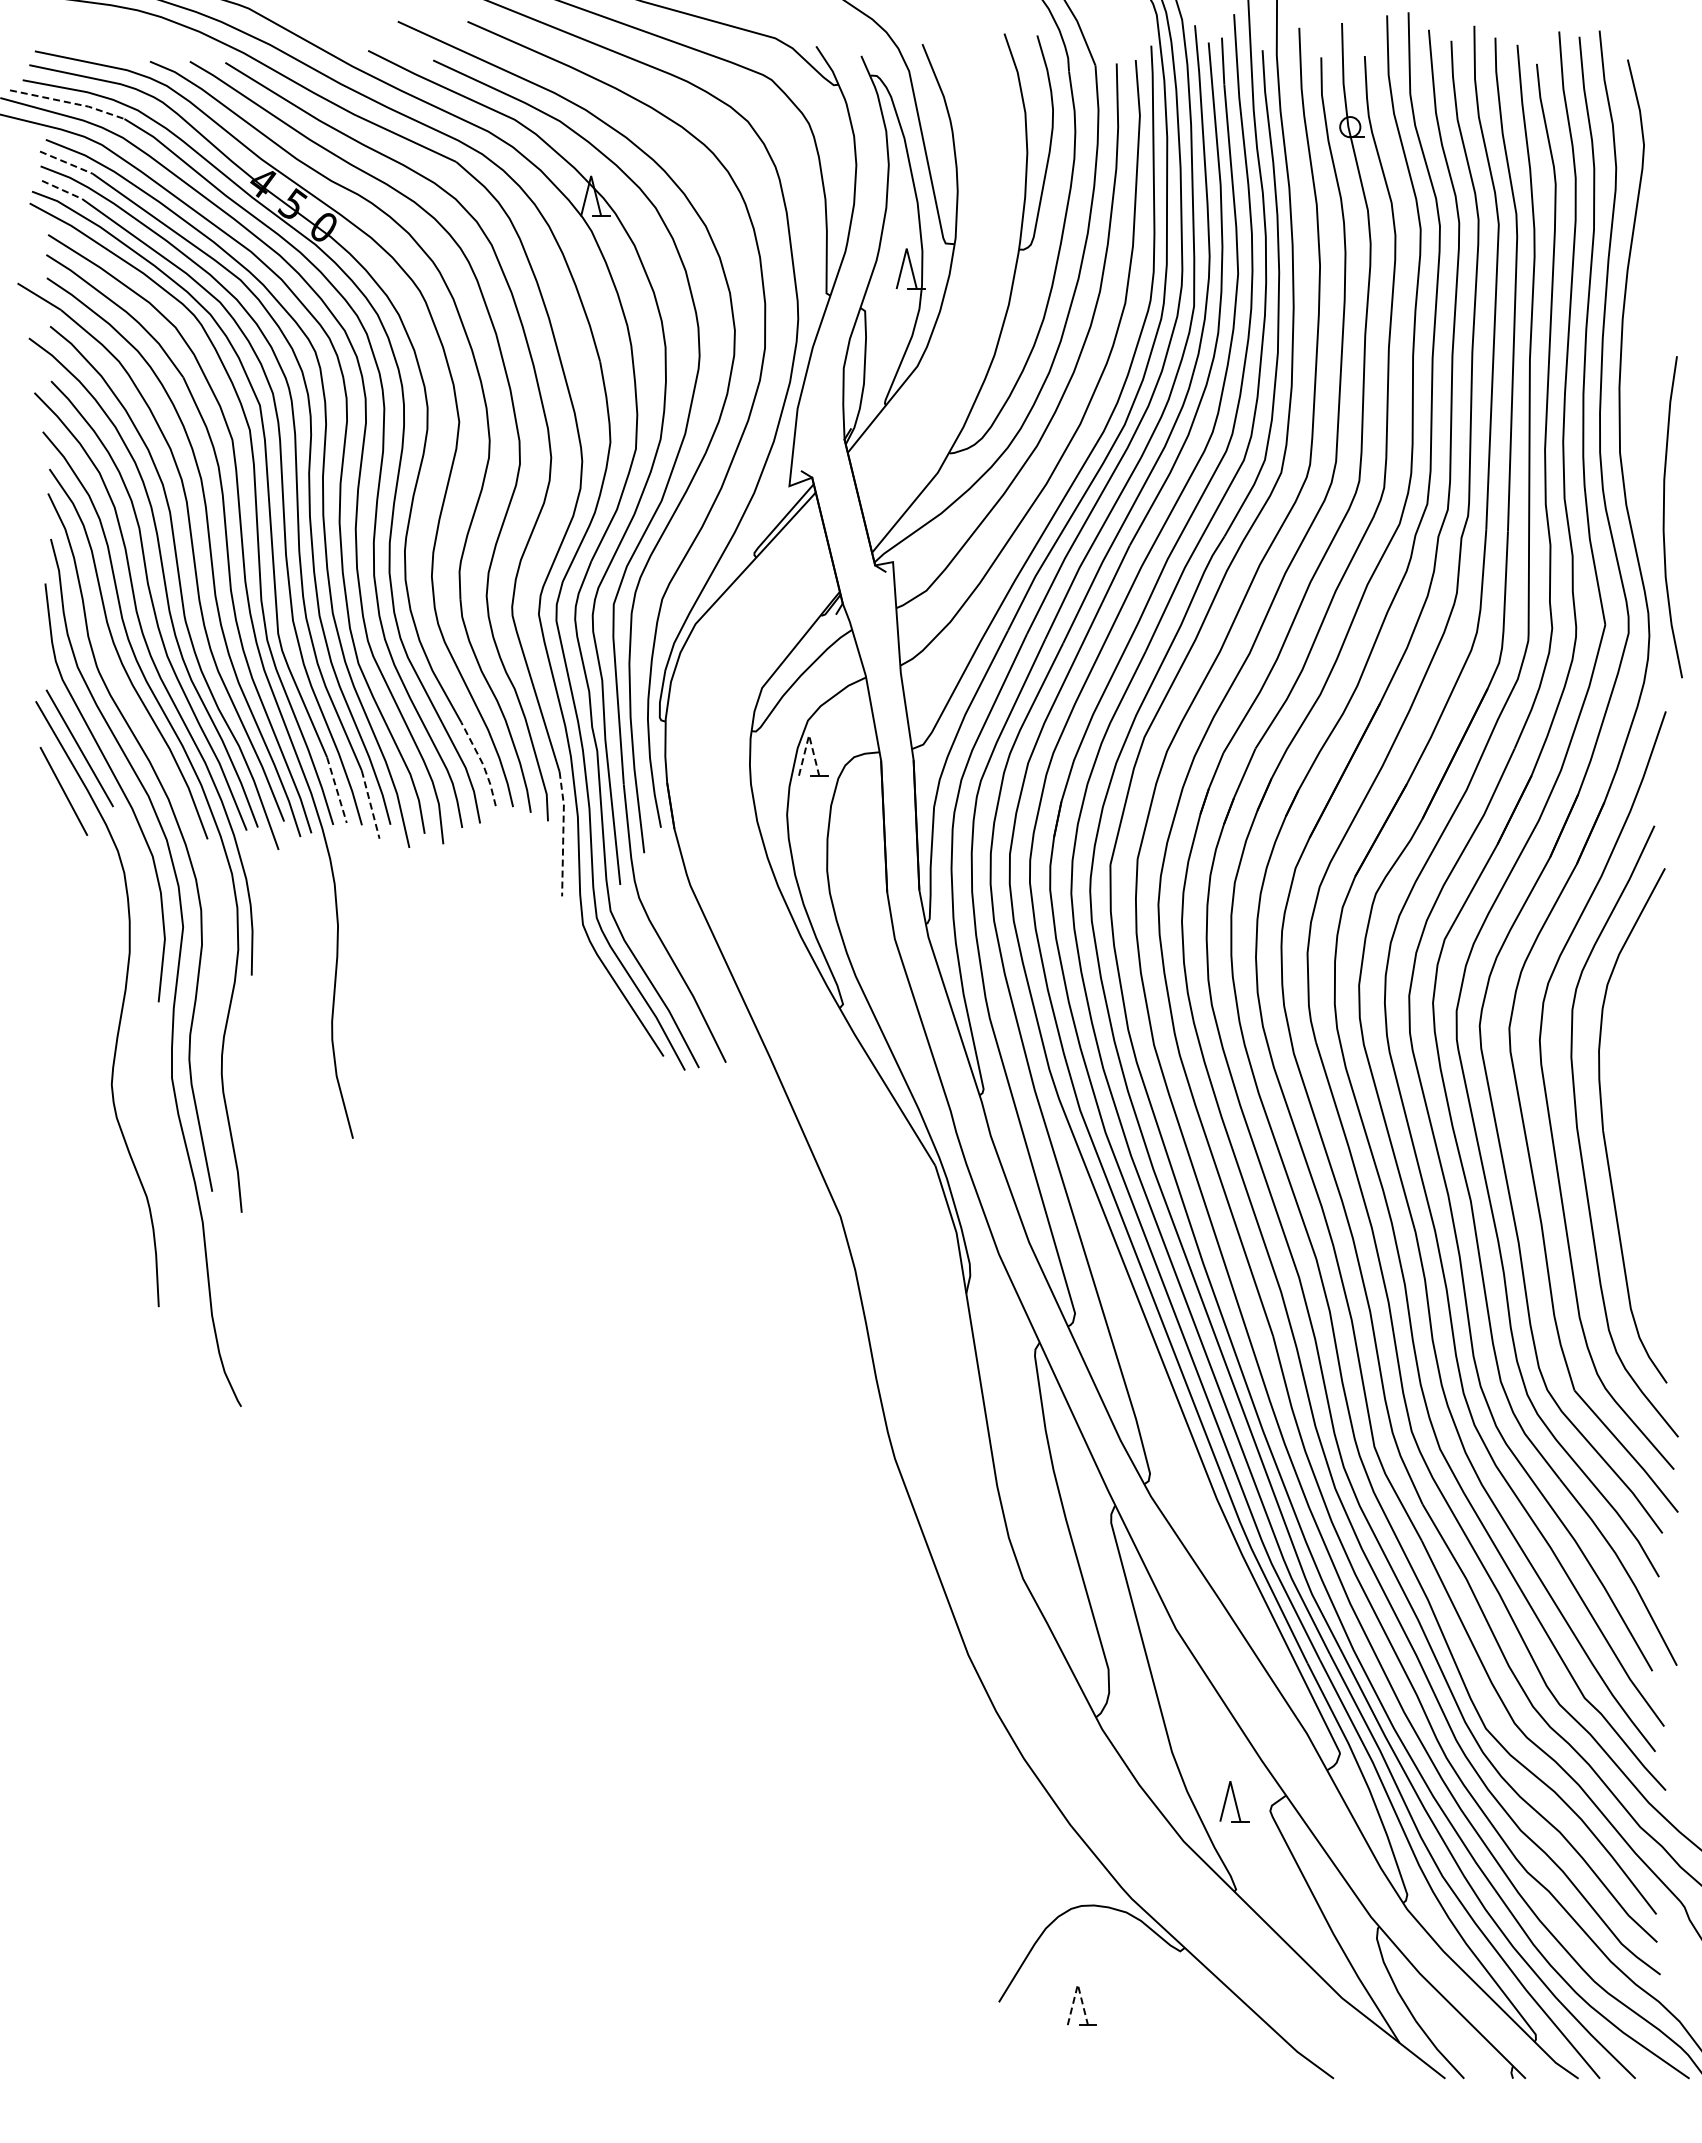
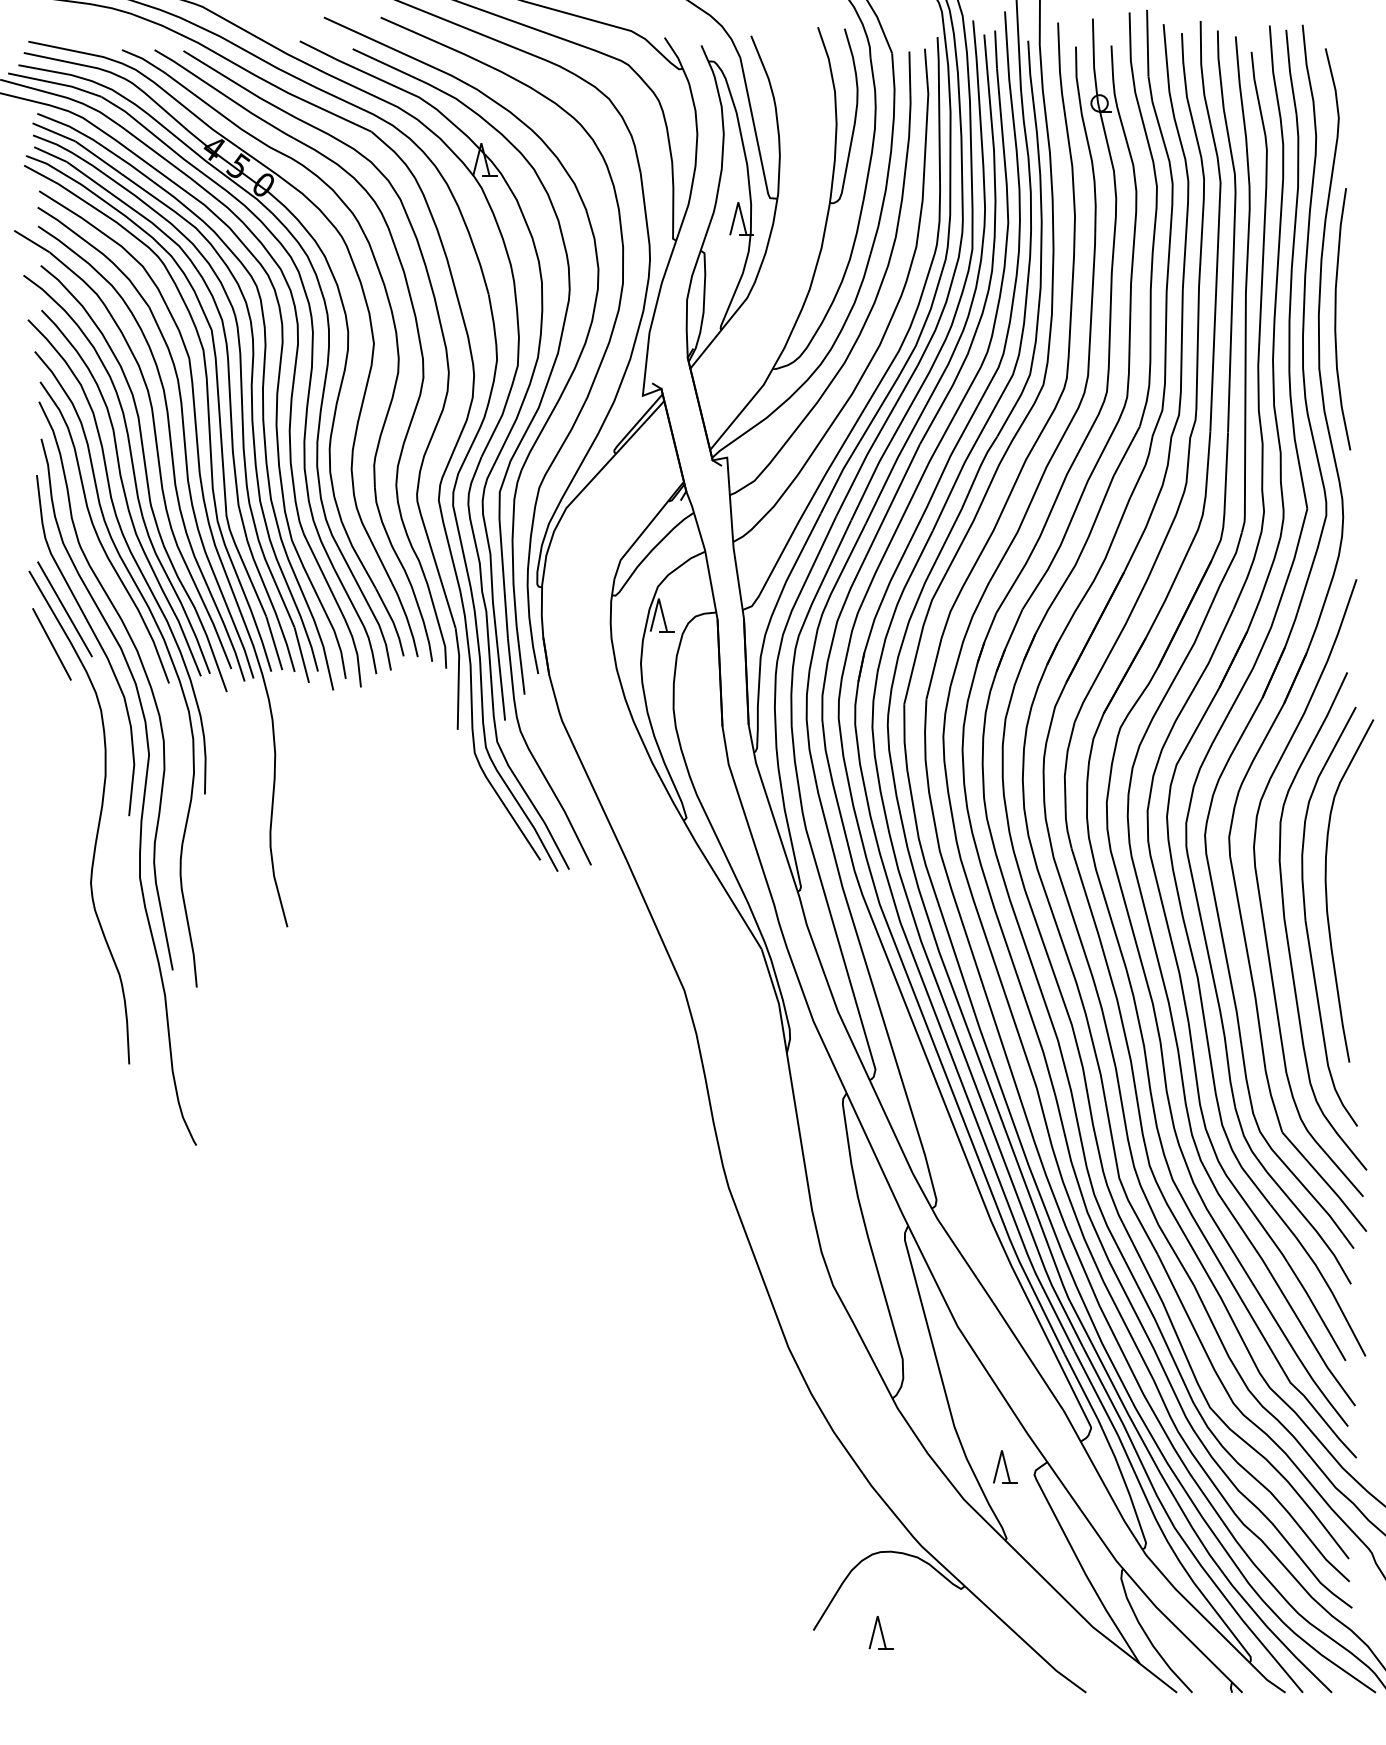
line: (68, 102) -> (55, 83), dashed -> solid
line: (66, 162) -> (54, 132), dashed -> solid
line: (62, 189) -> (50, 154), dashed -> solid
curve: (1664, 517) -> (1335, 319), moved
line: (809, 735) -> (659, 598), dashed -> solid
line: (483, 764) -> (393, 622), dashed -> solid
line: (337, 790) -> (274, 643), dashed -> solid
line: (370, 805) -> (301, 655), dashed -> solid
line: (563, 833) -> (458, 678), dashed -> solid
curve: (1629, 1093) -> (1327, 890), added
line: (1077, 1984) -> (877, 1616), dashed -> solid

